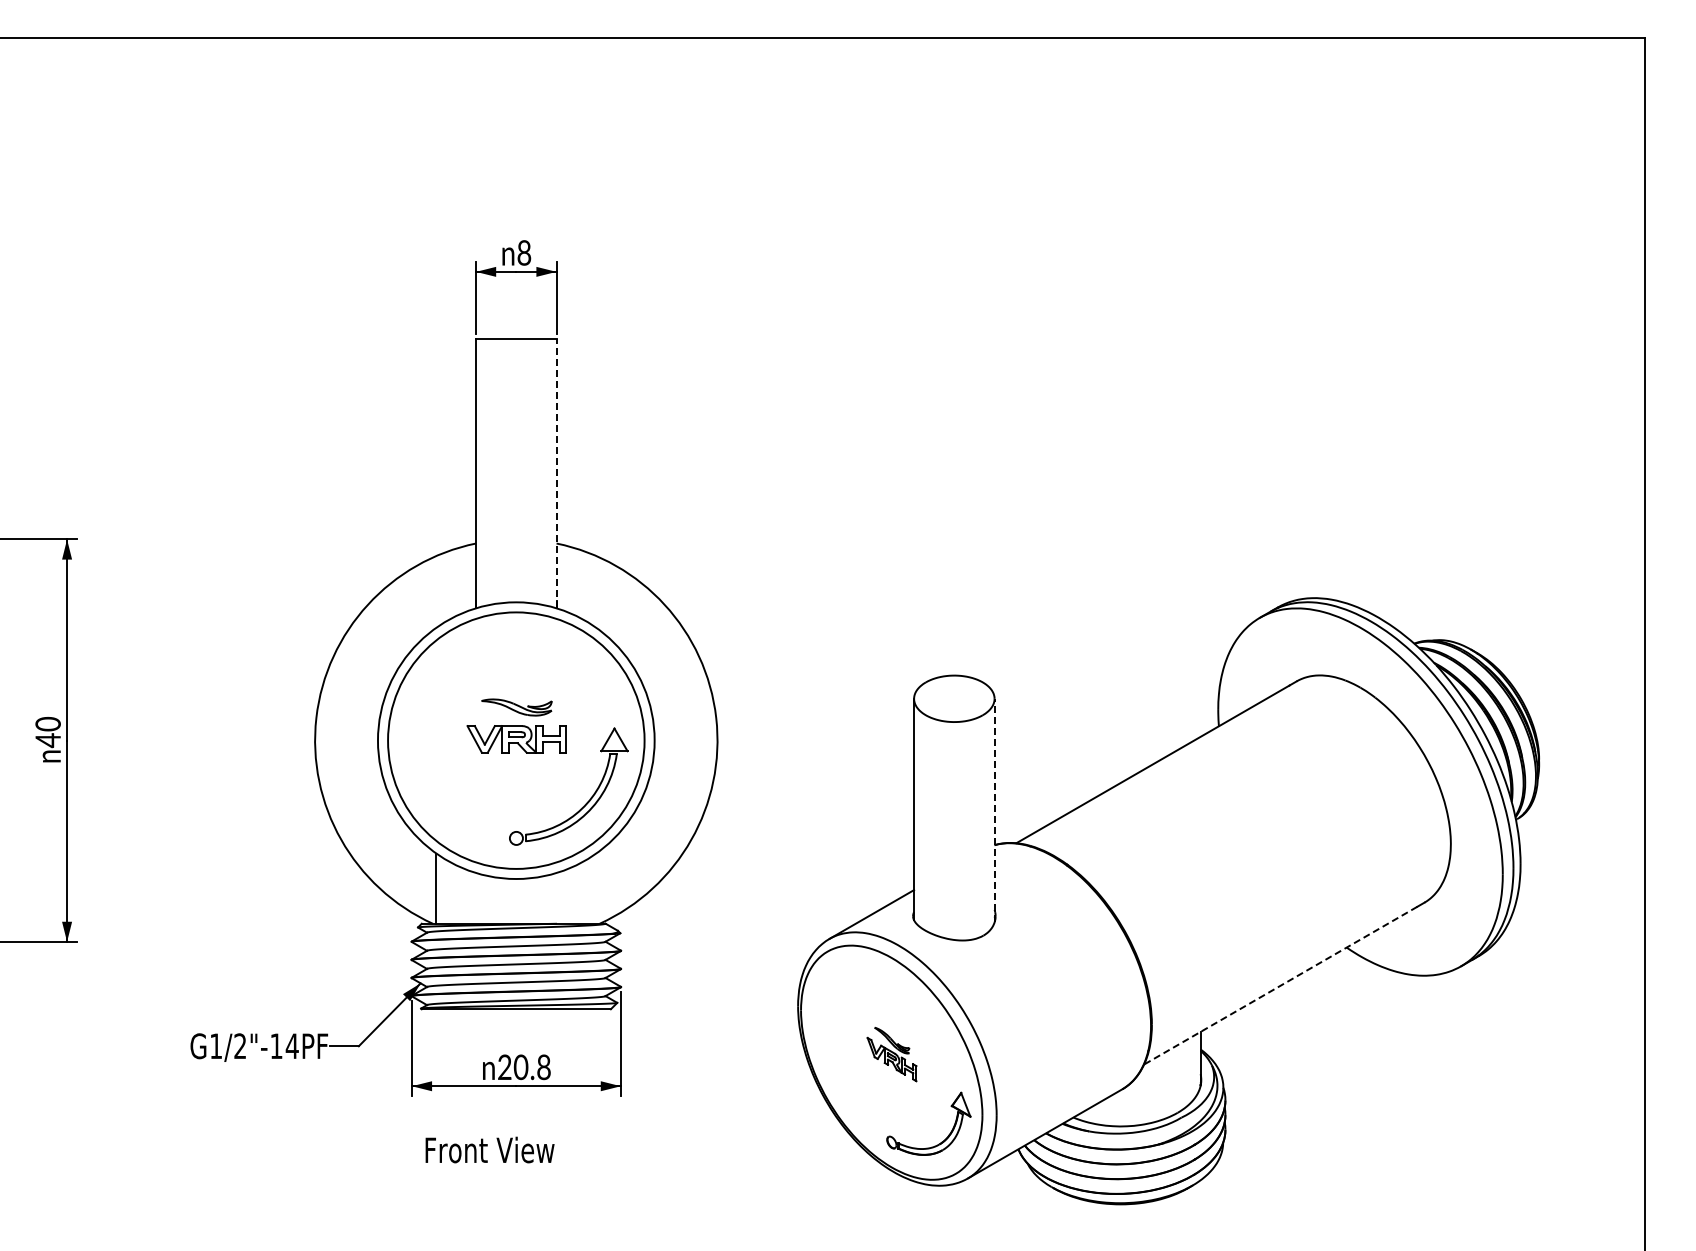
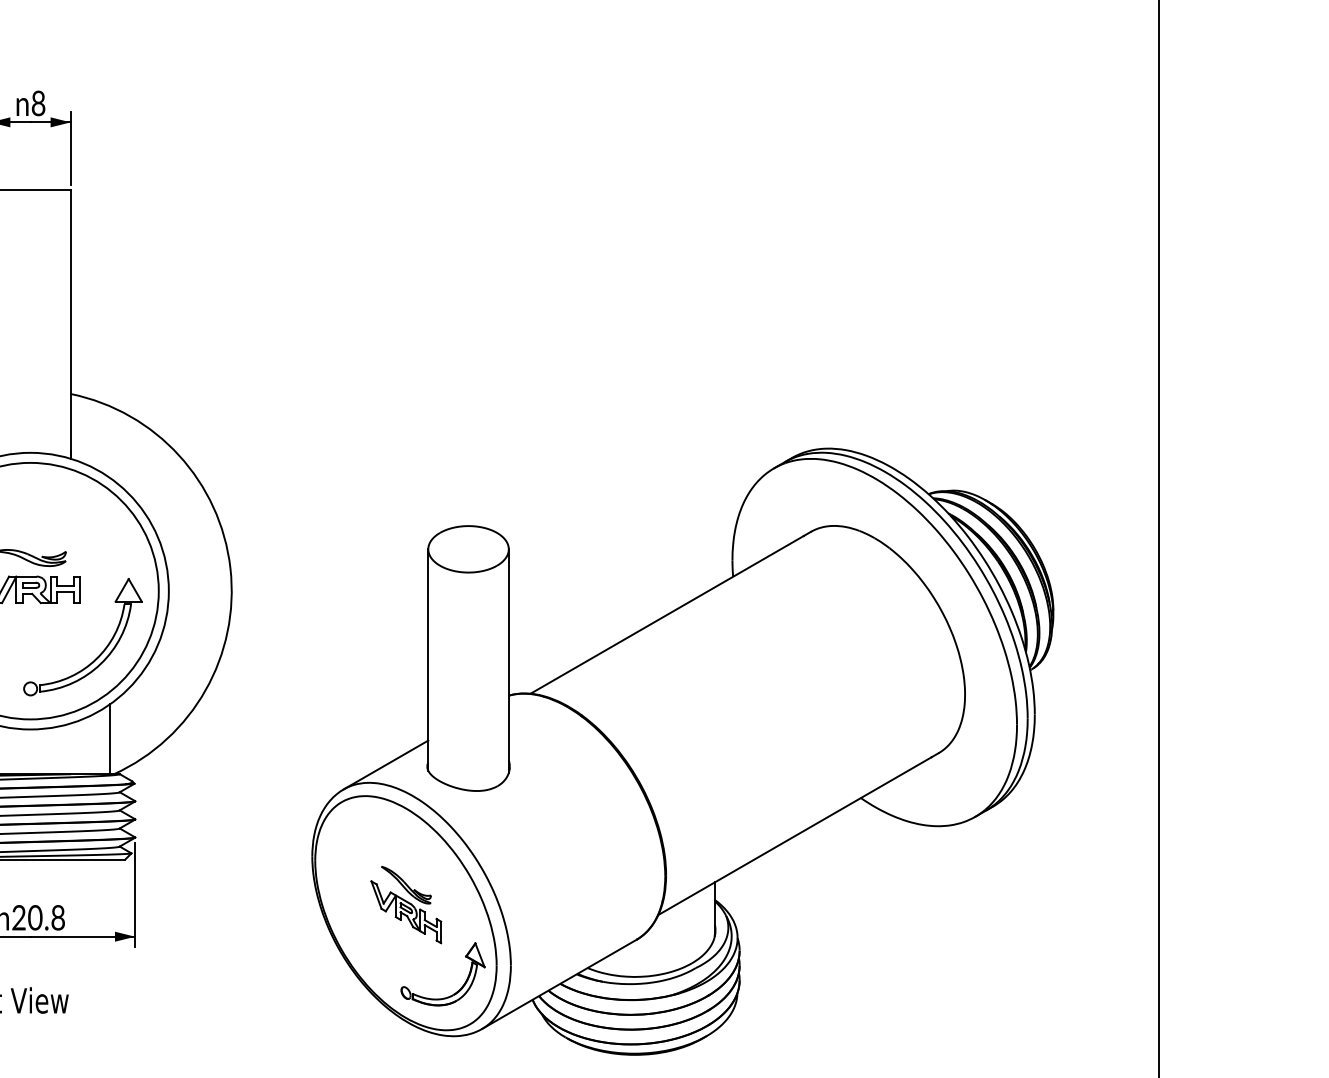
line: (556, 473) -> (70, 323), dashed -> solid
line: (994, 810) -> (508, 660), dashed -> solid
line: (596, 888) -> (110, 738), added
line: (1280, 985) -> (794, 835), dashed -> solid
part: (891, 1054) -> (405, 904), size x1.43

